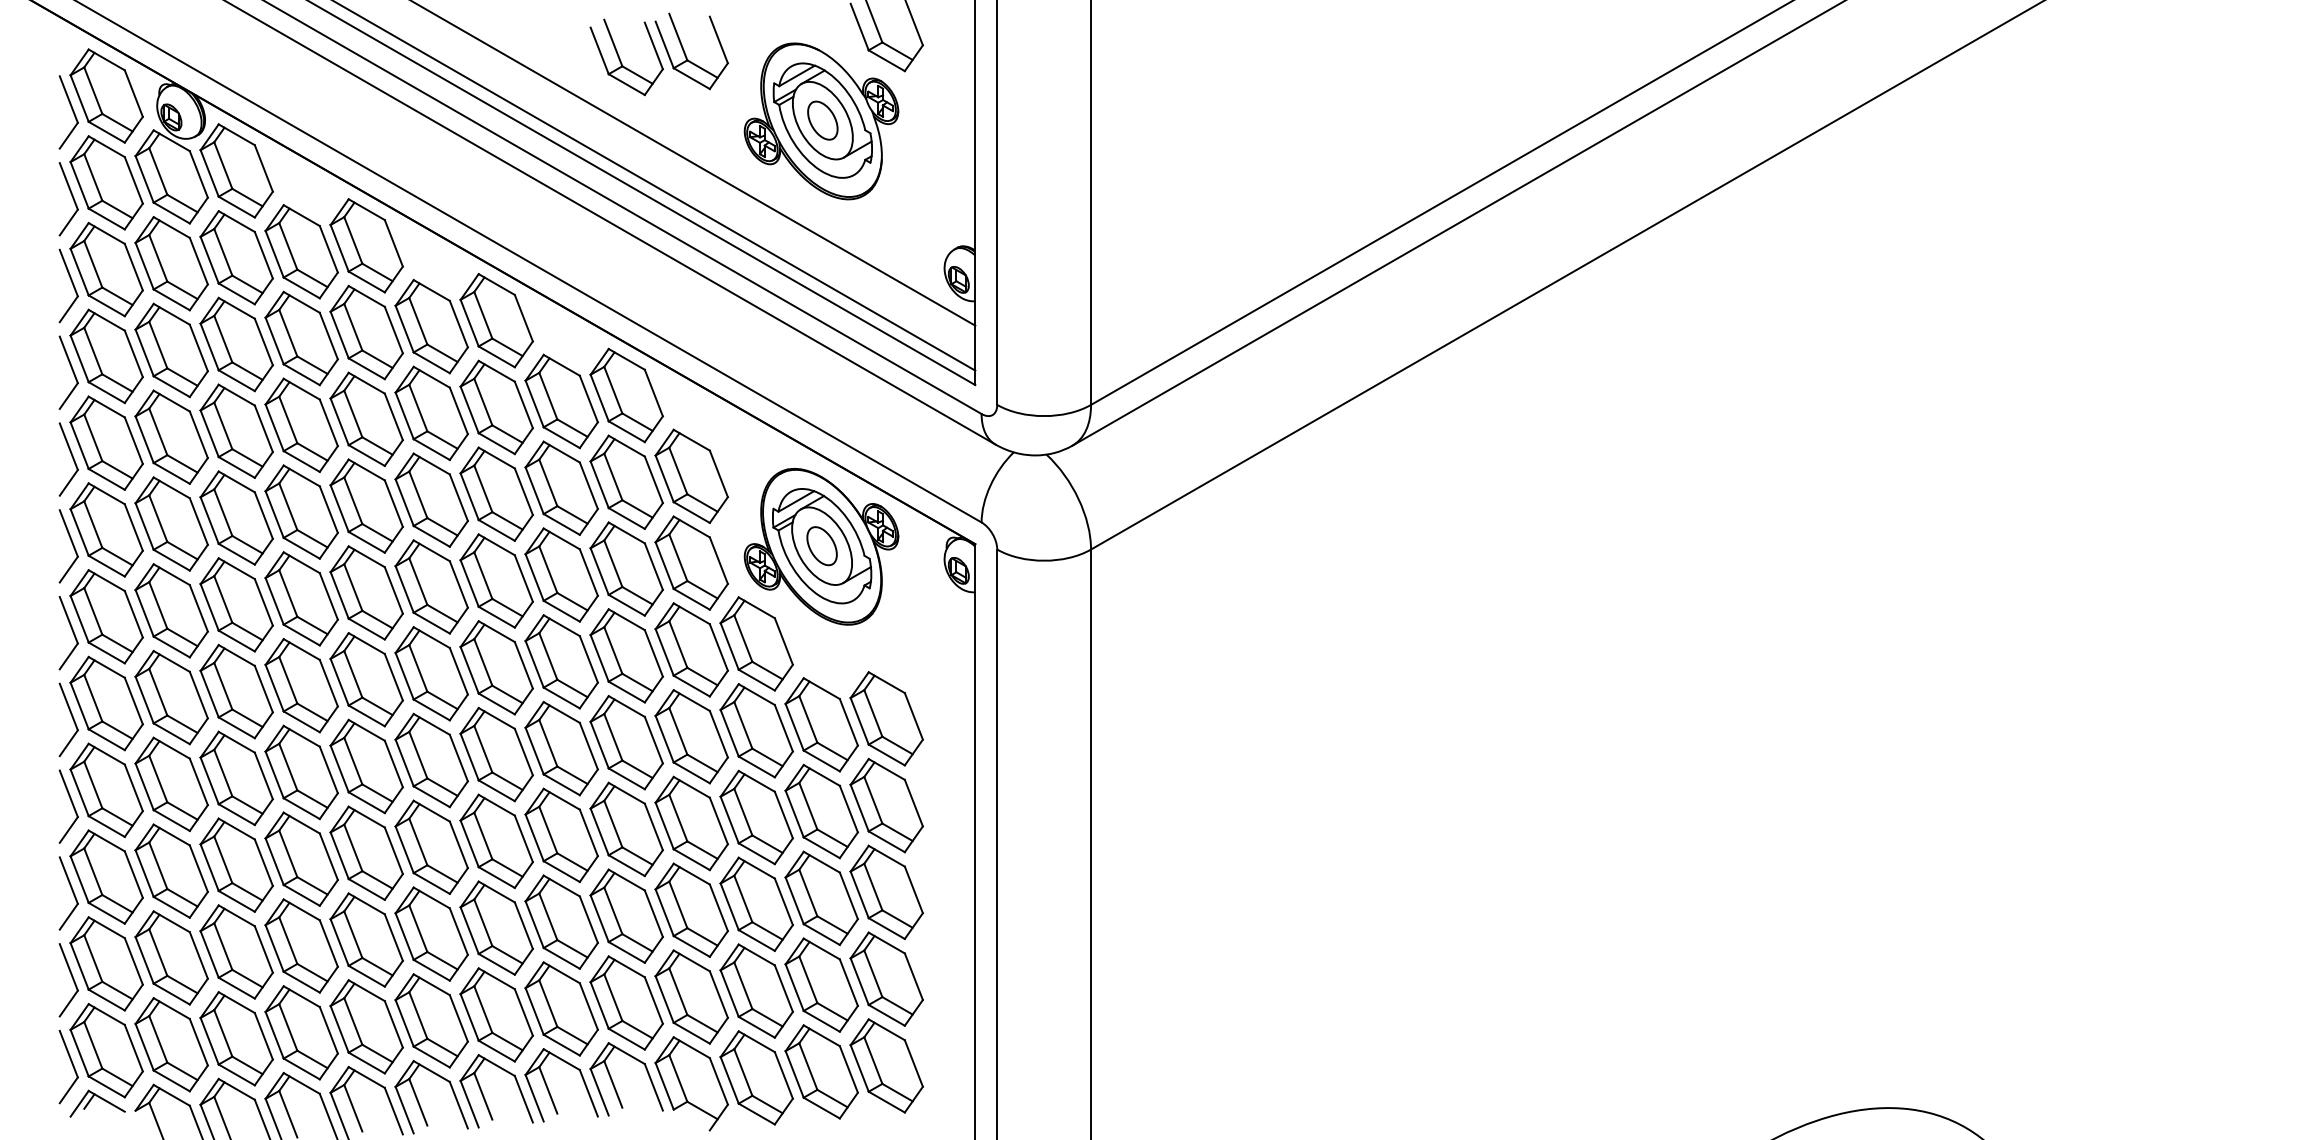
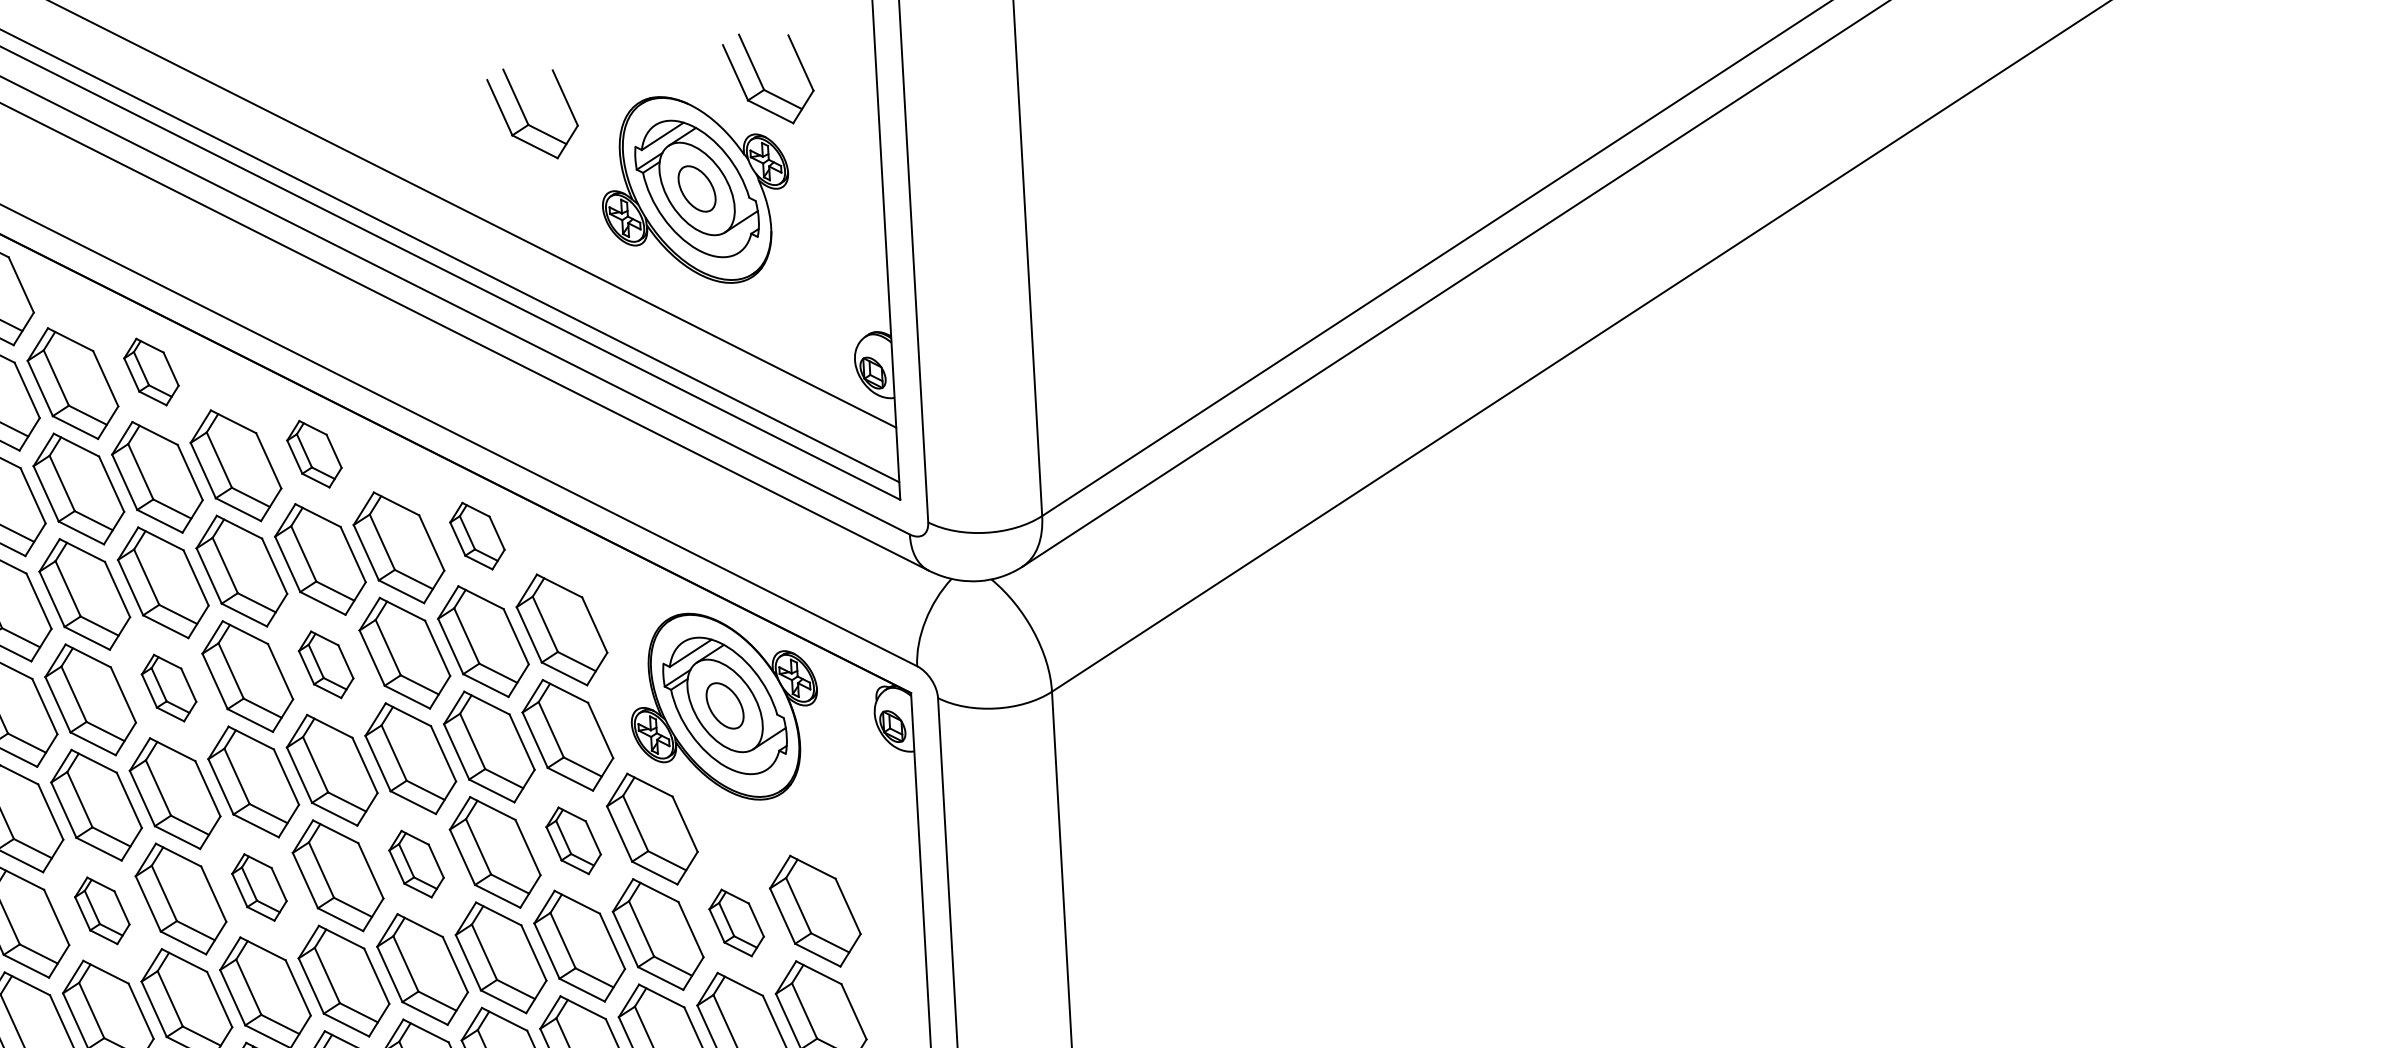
part: (626, 57) -> (454, 125), removed
part: (366, 245) -> (151, 371), size x0.6
part: (496, 320) -> (314, 453), size x0.6
part: (626, 395) -> (477, 536), size x0.6
part: (496, 493) -> (325, 664), size x0.6
part: (366, 505) -> (168, 687), size x0.6
part: (691, 649) -> (573, 840), size x0.6
part: (561, 661) -> (416, 863), size x0.6
part: (431, 673) -> (259, 887), size x0.6
part: (301, 685) -> (102, 910), size x0.6
part: (821, 724) -> (736, 922), size x0.6

